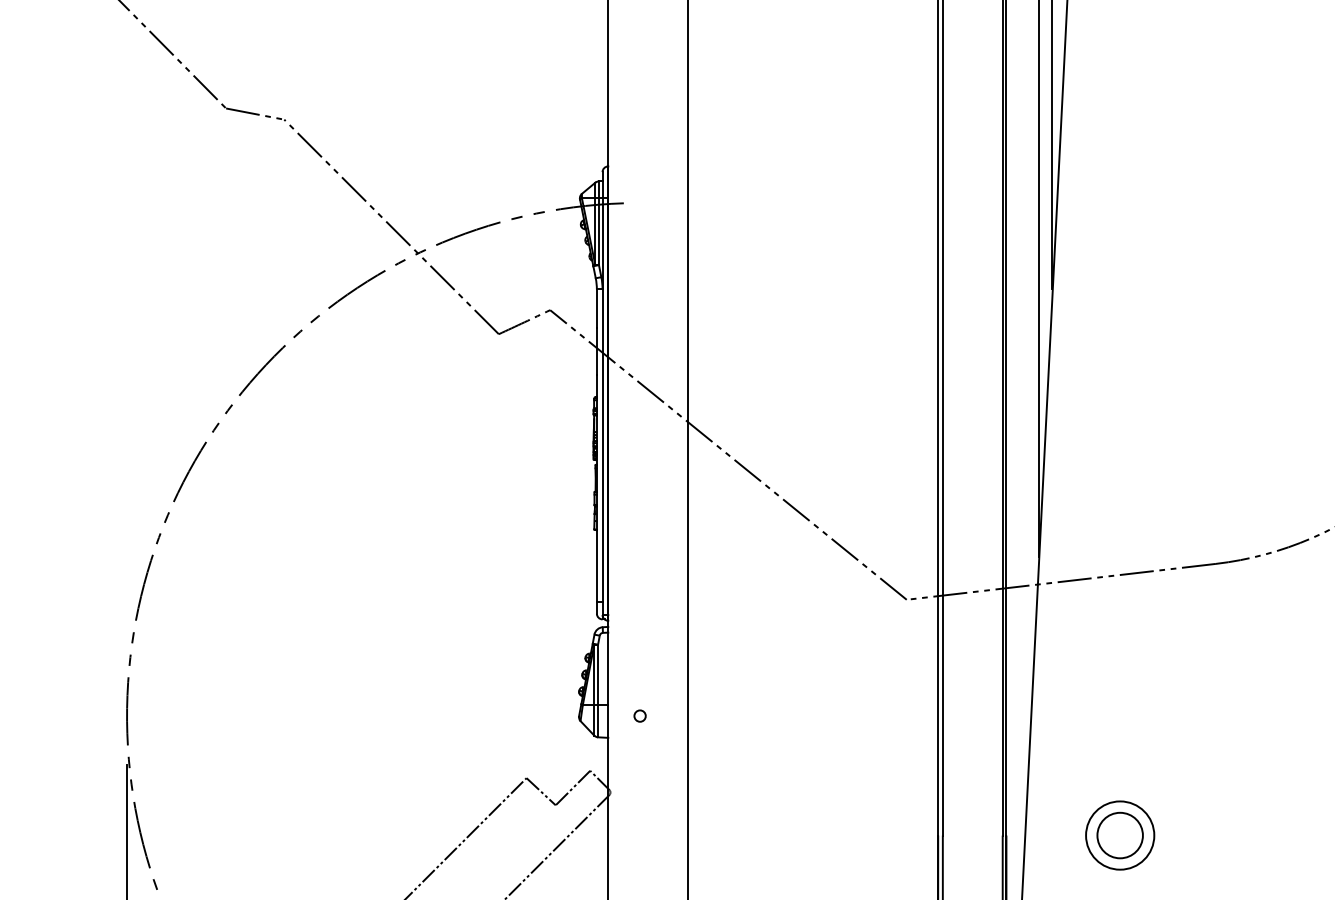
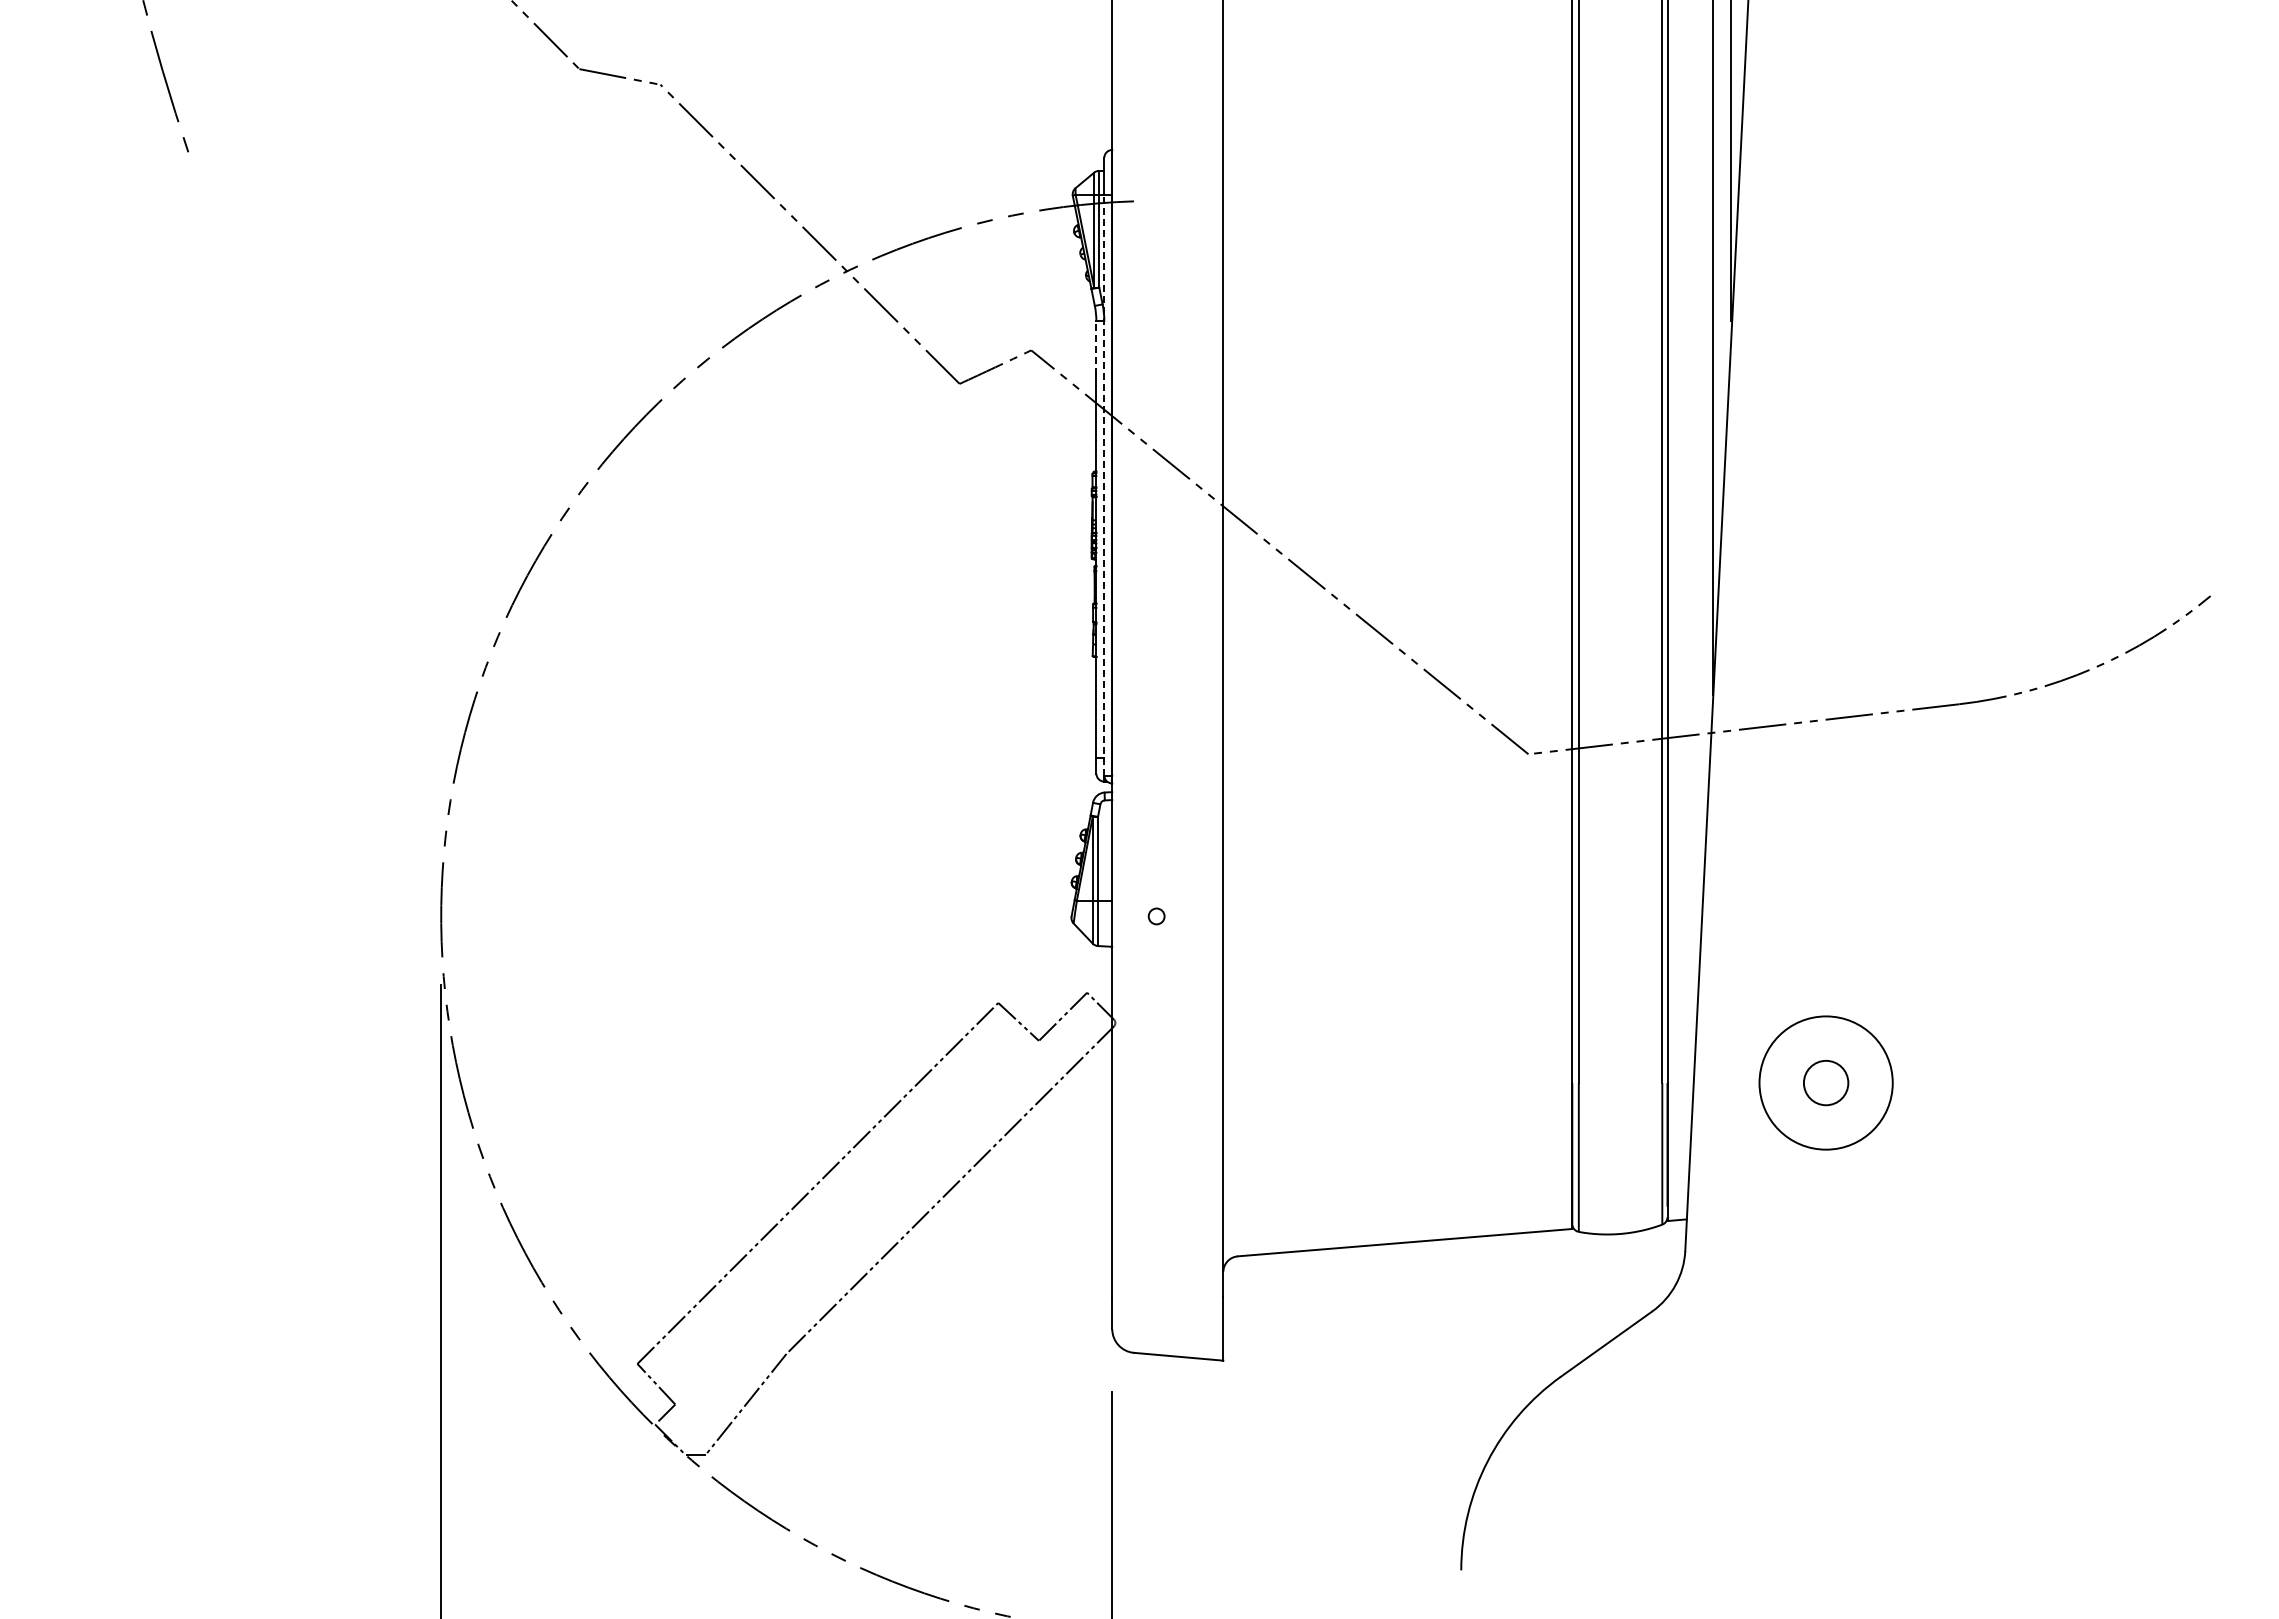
line: (596, 308) -> (1096, 348), solid -> dashed
line: (602, 406) -> (1104, 484), solid -> dashed
circle: (1119, 835) -> (1825, 1082), size x0.7
circle: (1119, 835) -> (1825, 1082), size x1.4

